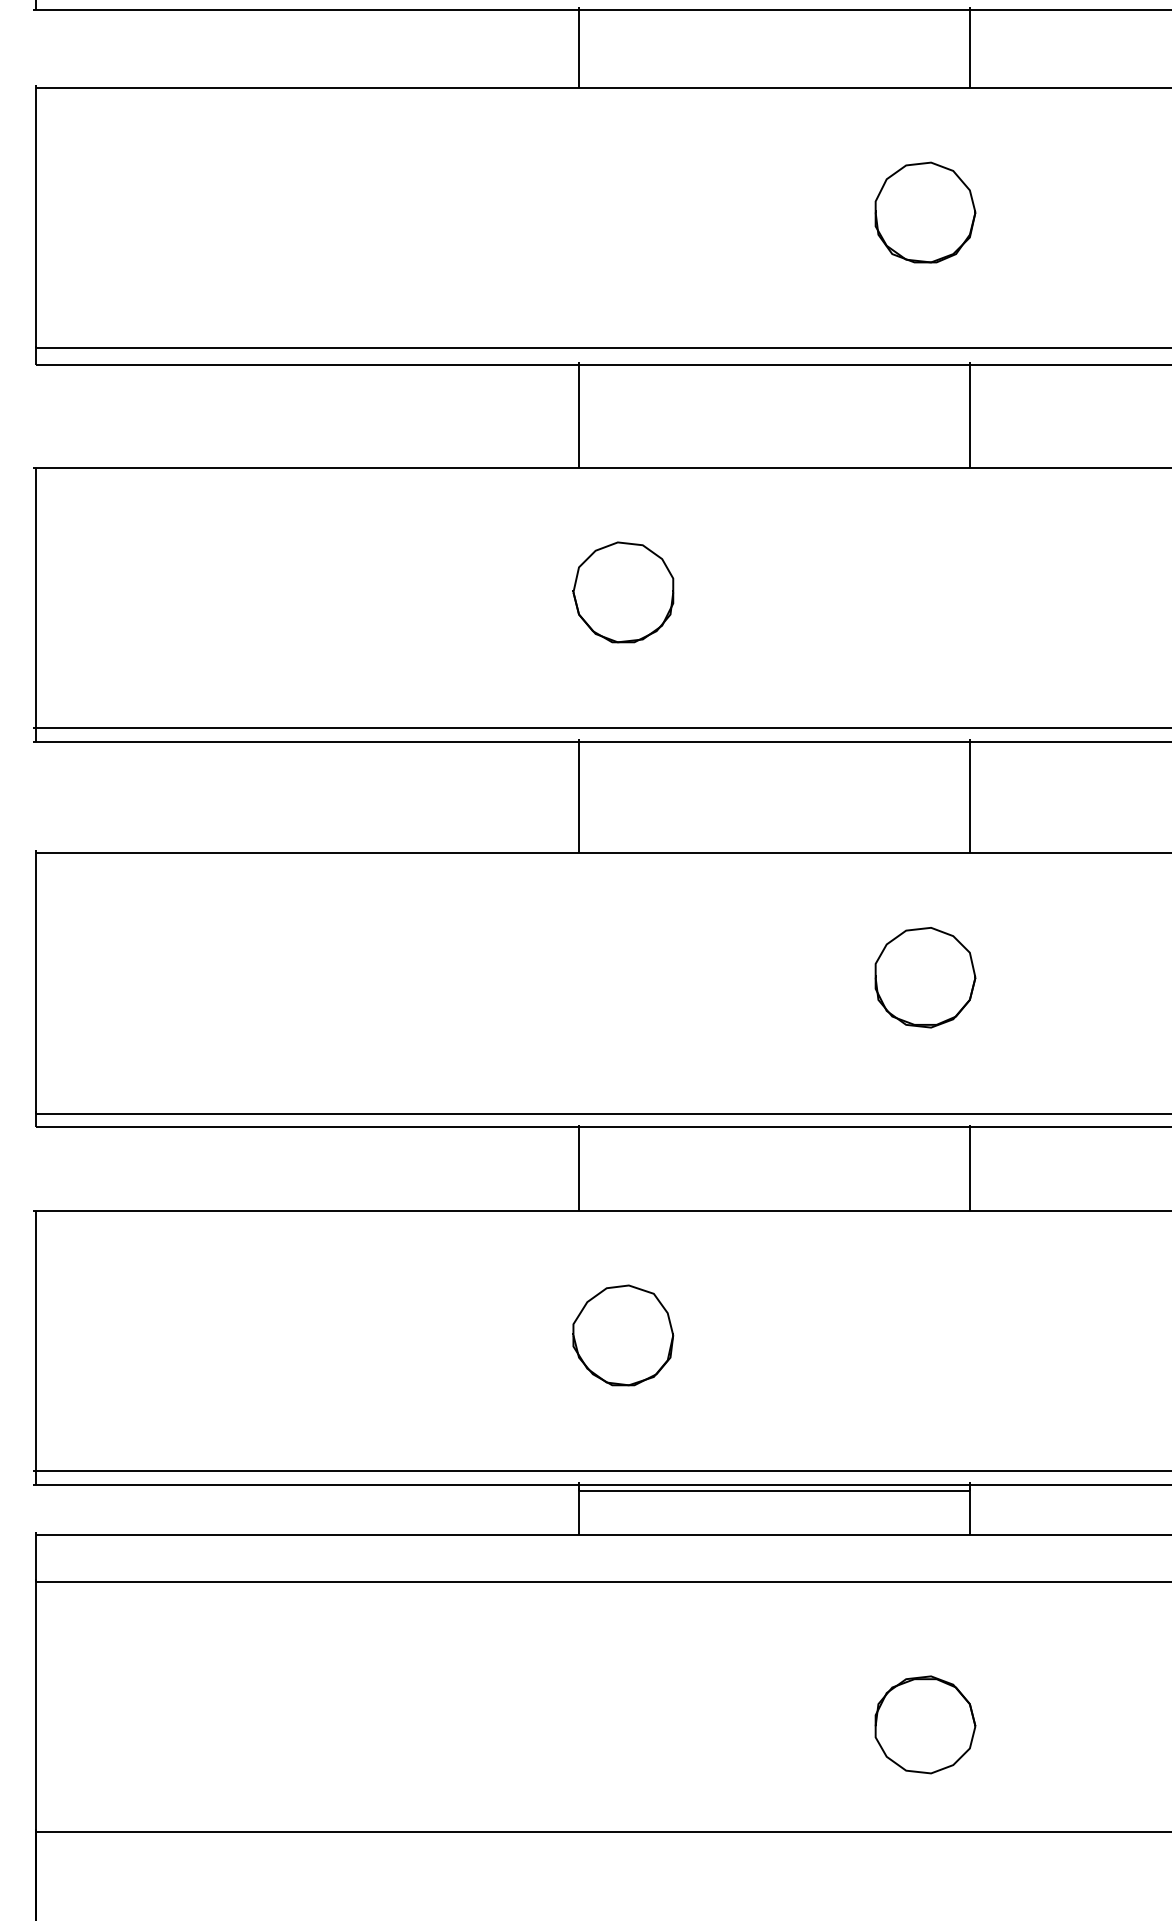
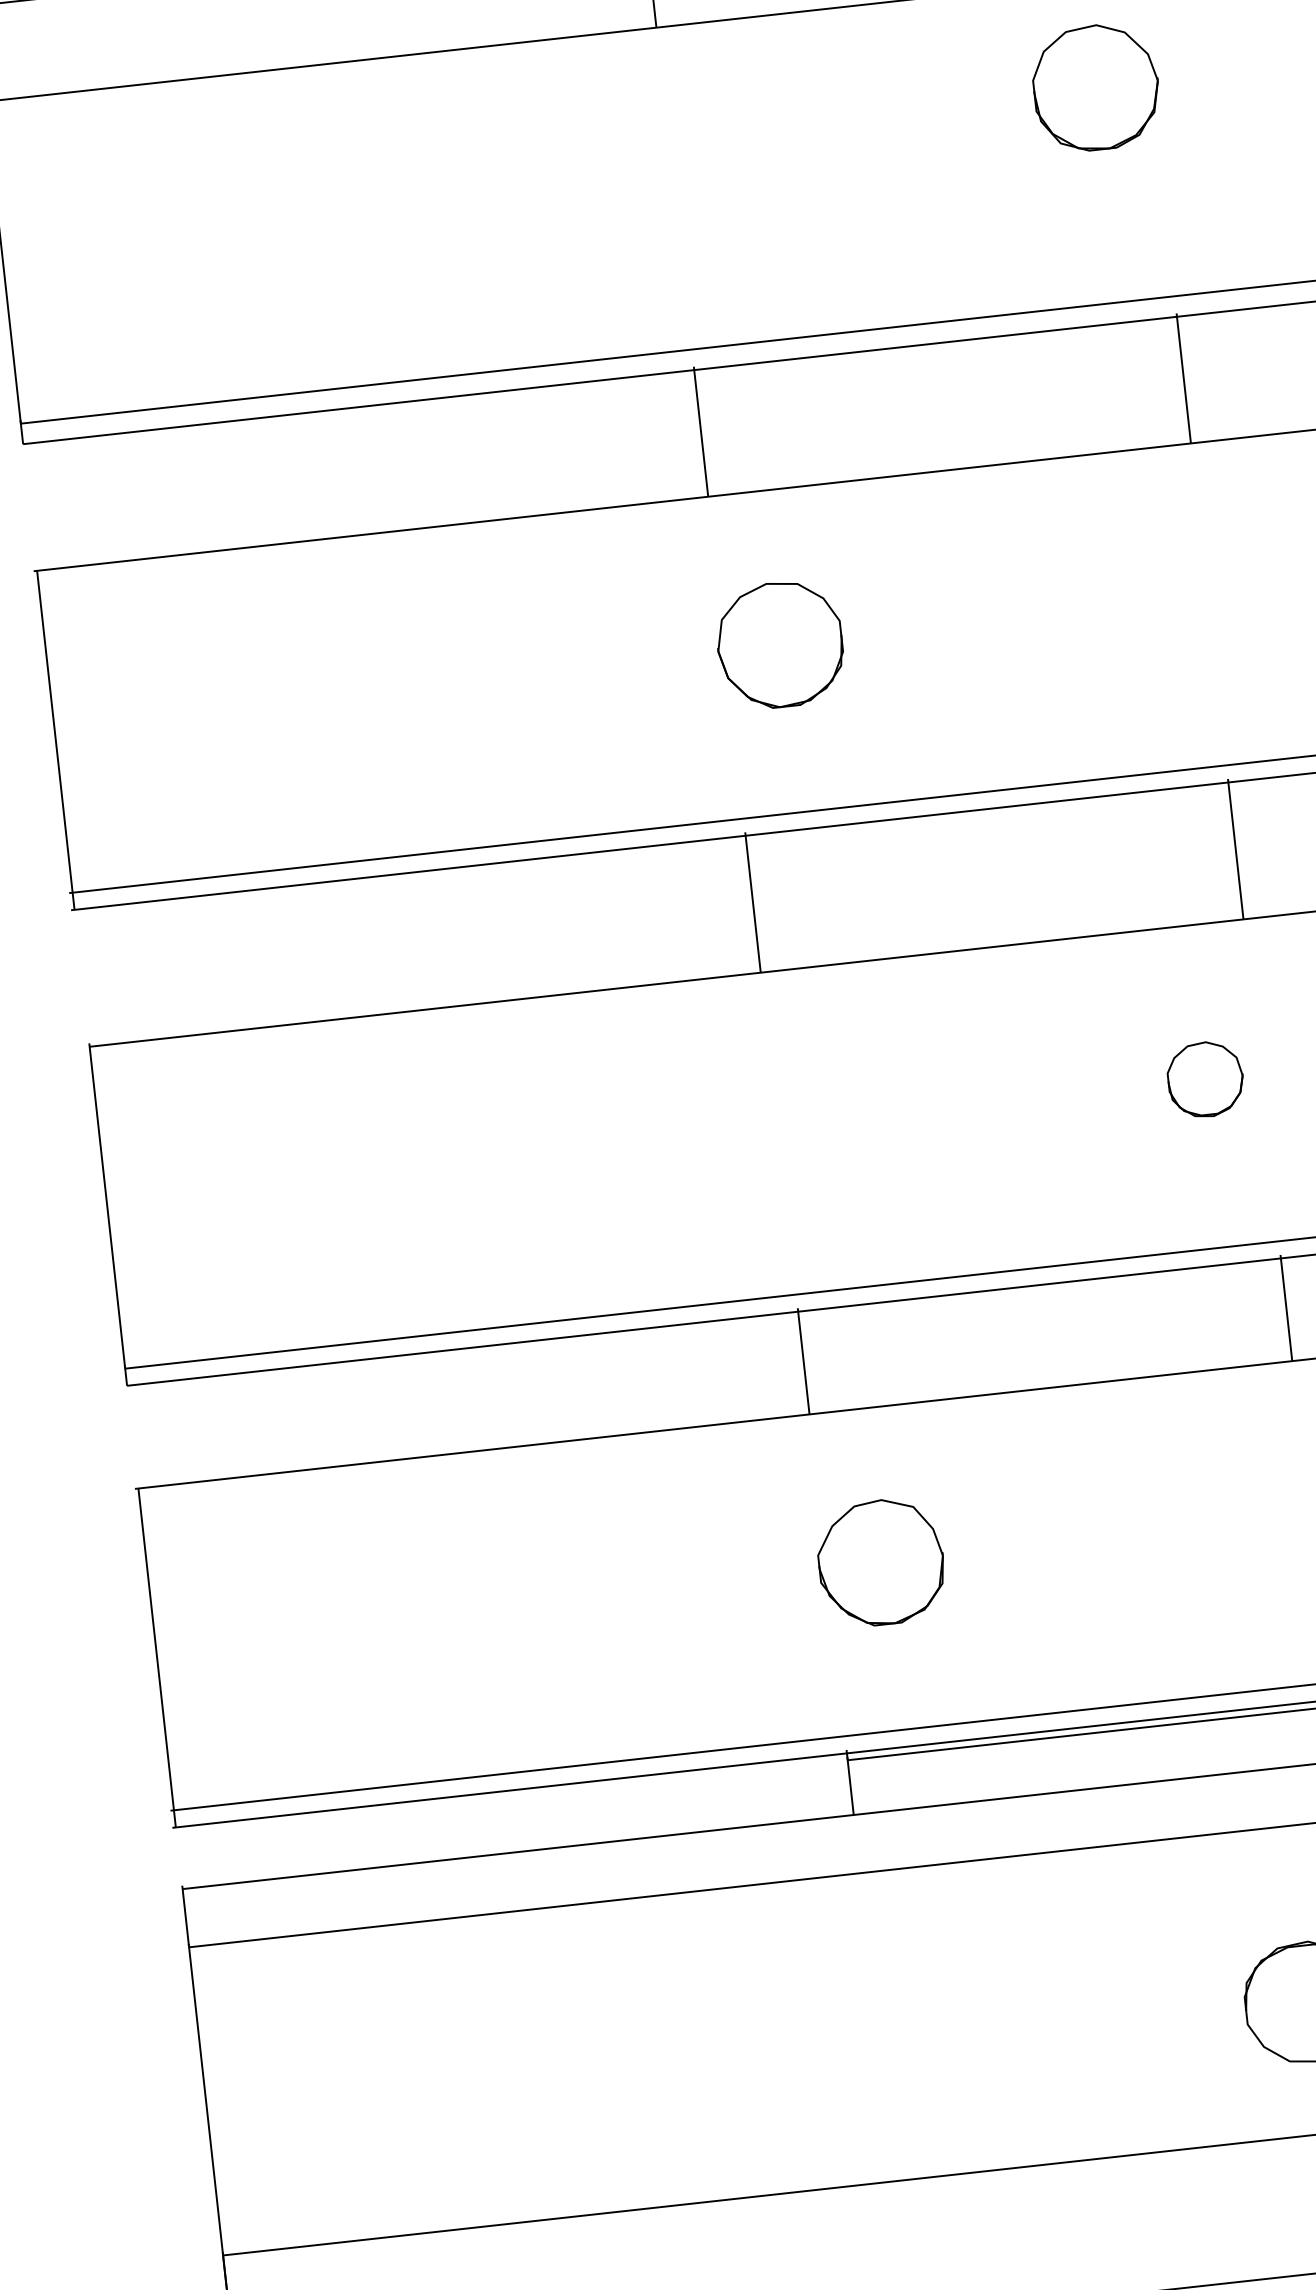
part: (925, 212) -> (1096, 87), moved
part: (925, 977) -> (1205, 1079), size x0.6

